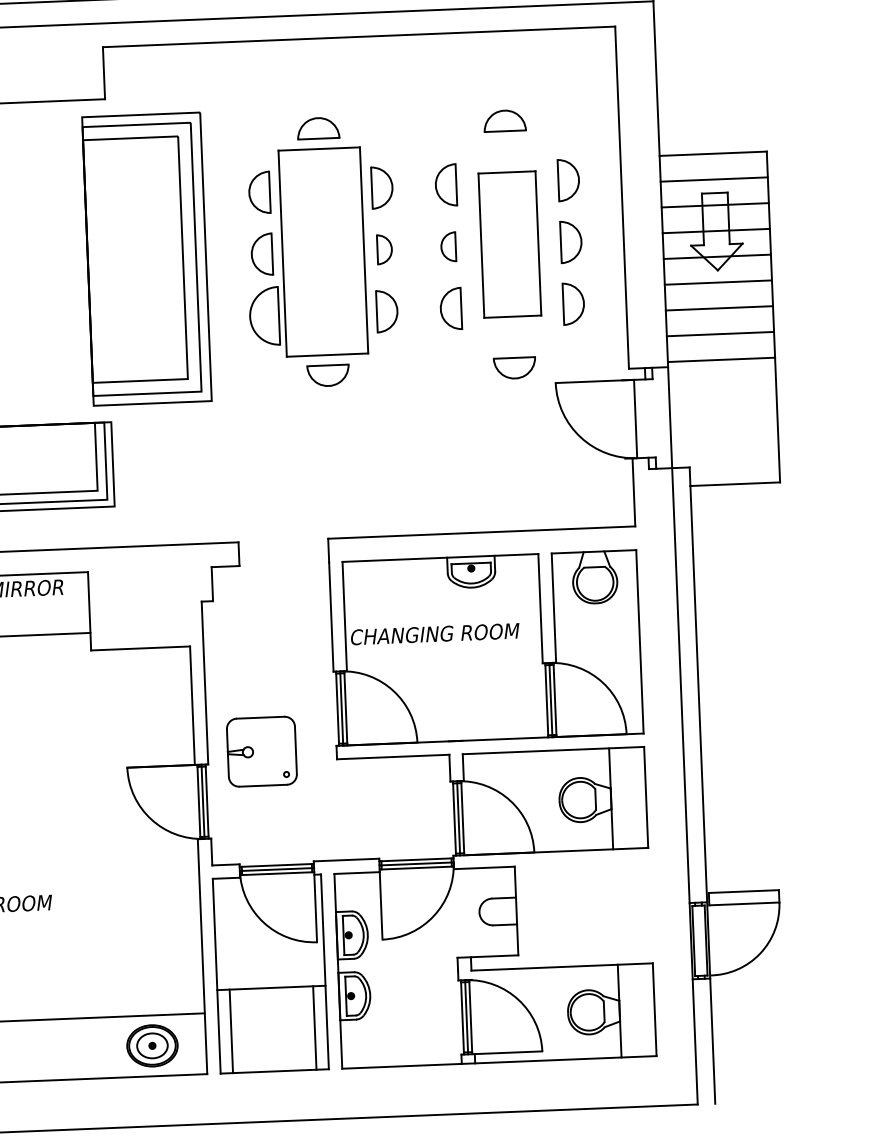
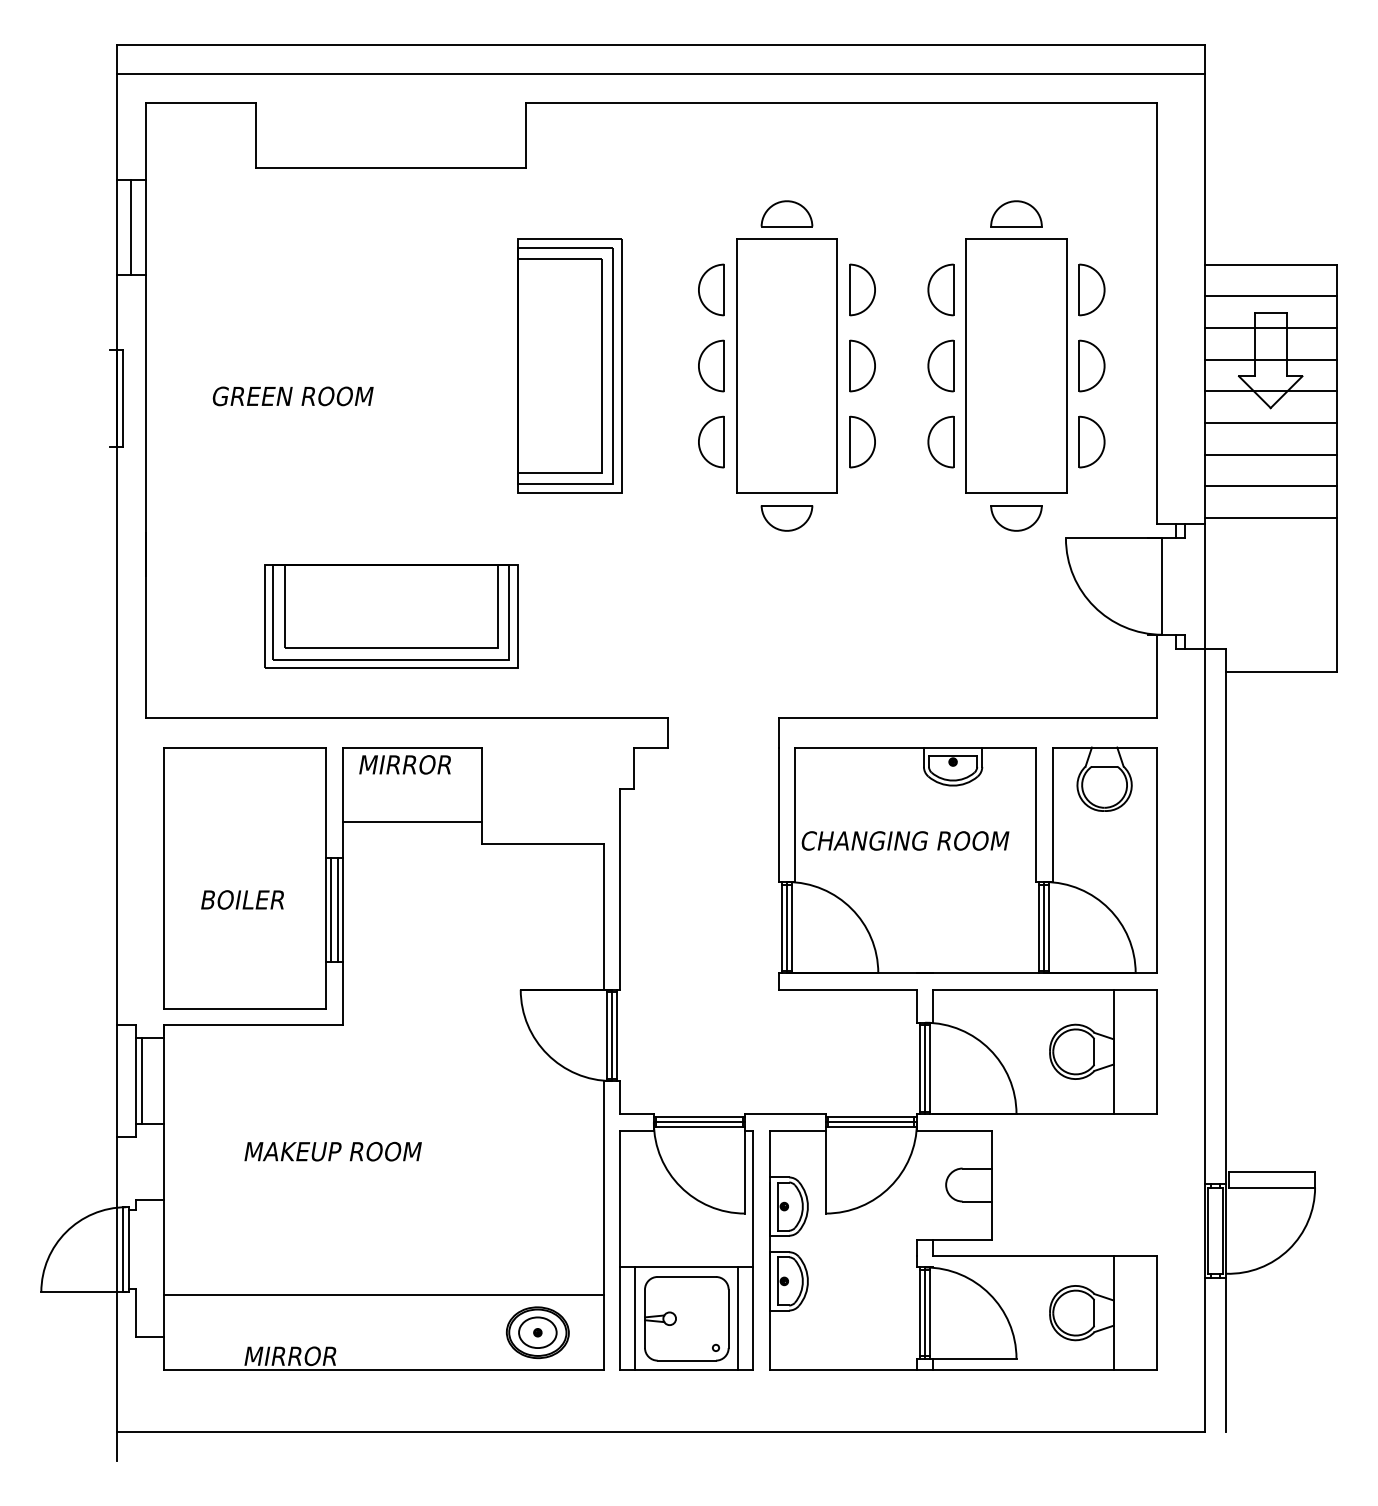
part: (509, 244) -> (1016, 365), size x1.43
part: (448, 246) -> (940, 365), size x1.43
part: (384, 249) -> (862, 365), size x1.43
part: (146, 258) -> (569, 365), size x0.71
part: (264, 315) -> (711, 441), size x0.71
part: (261, 751) -> (686, 1318), moved

